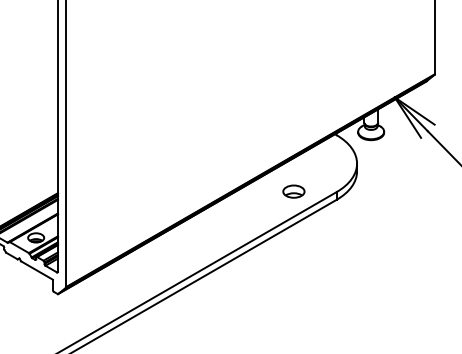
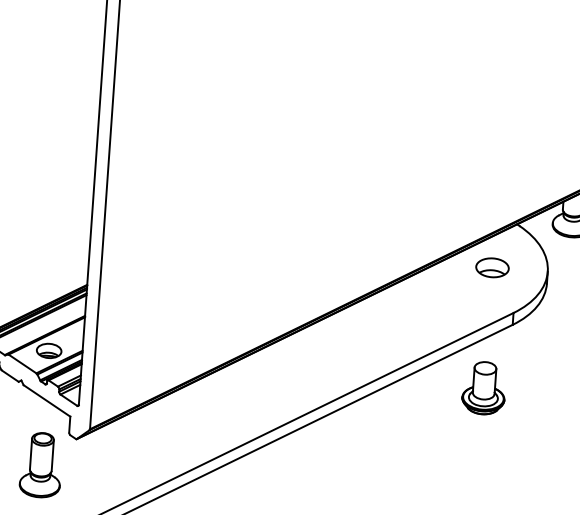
part: (293, 191) -> (491, 267), moved
part: (320, 242) -> (483, 388), added
part: (36, 312) -> (41, 465), added

